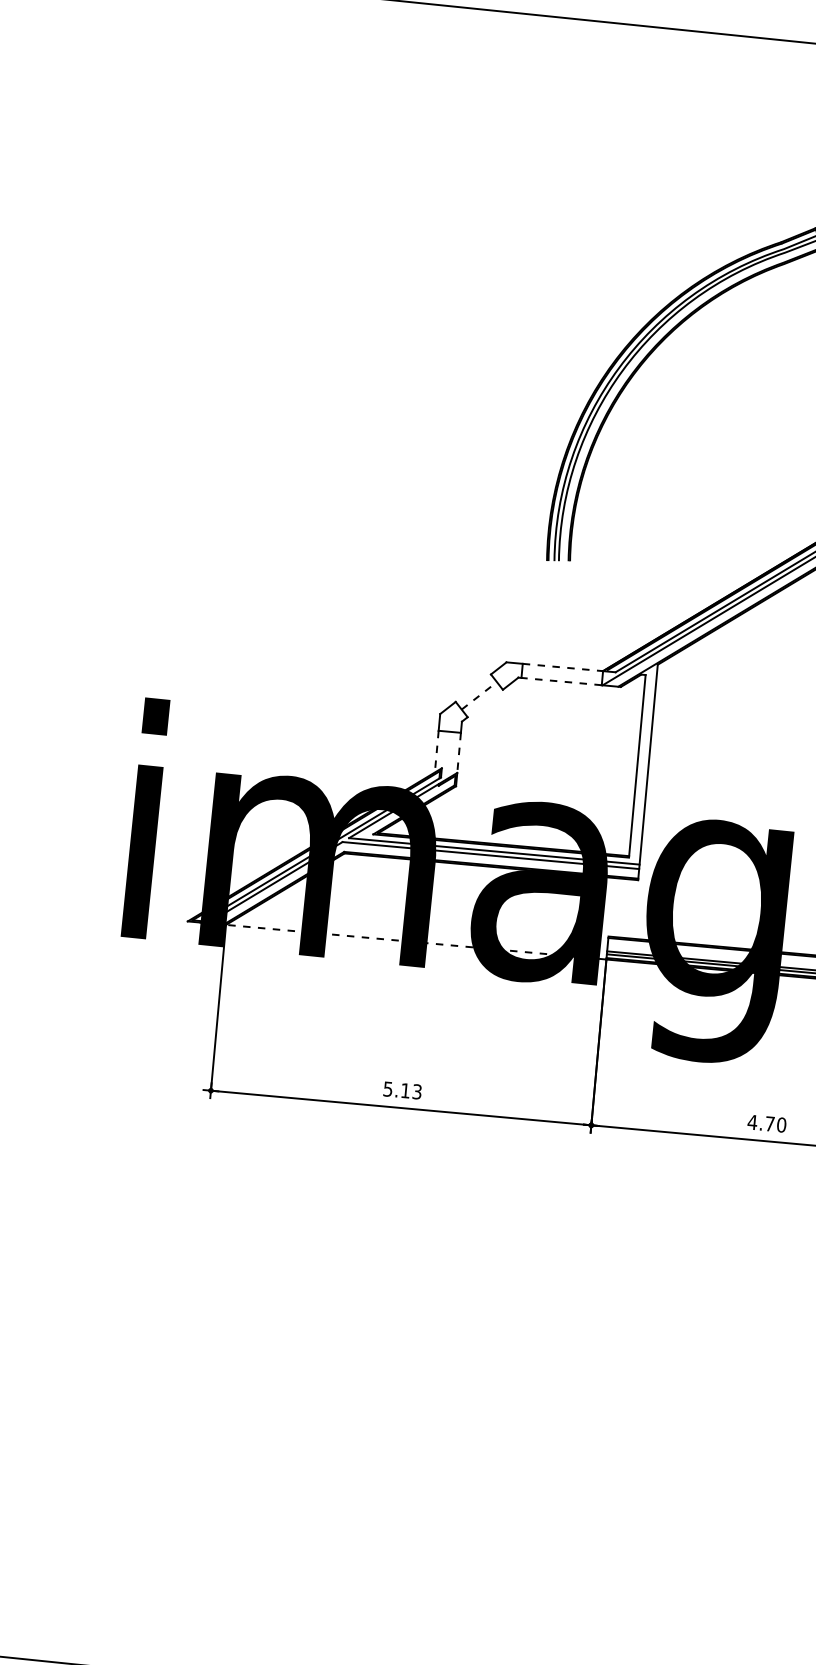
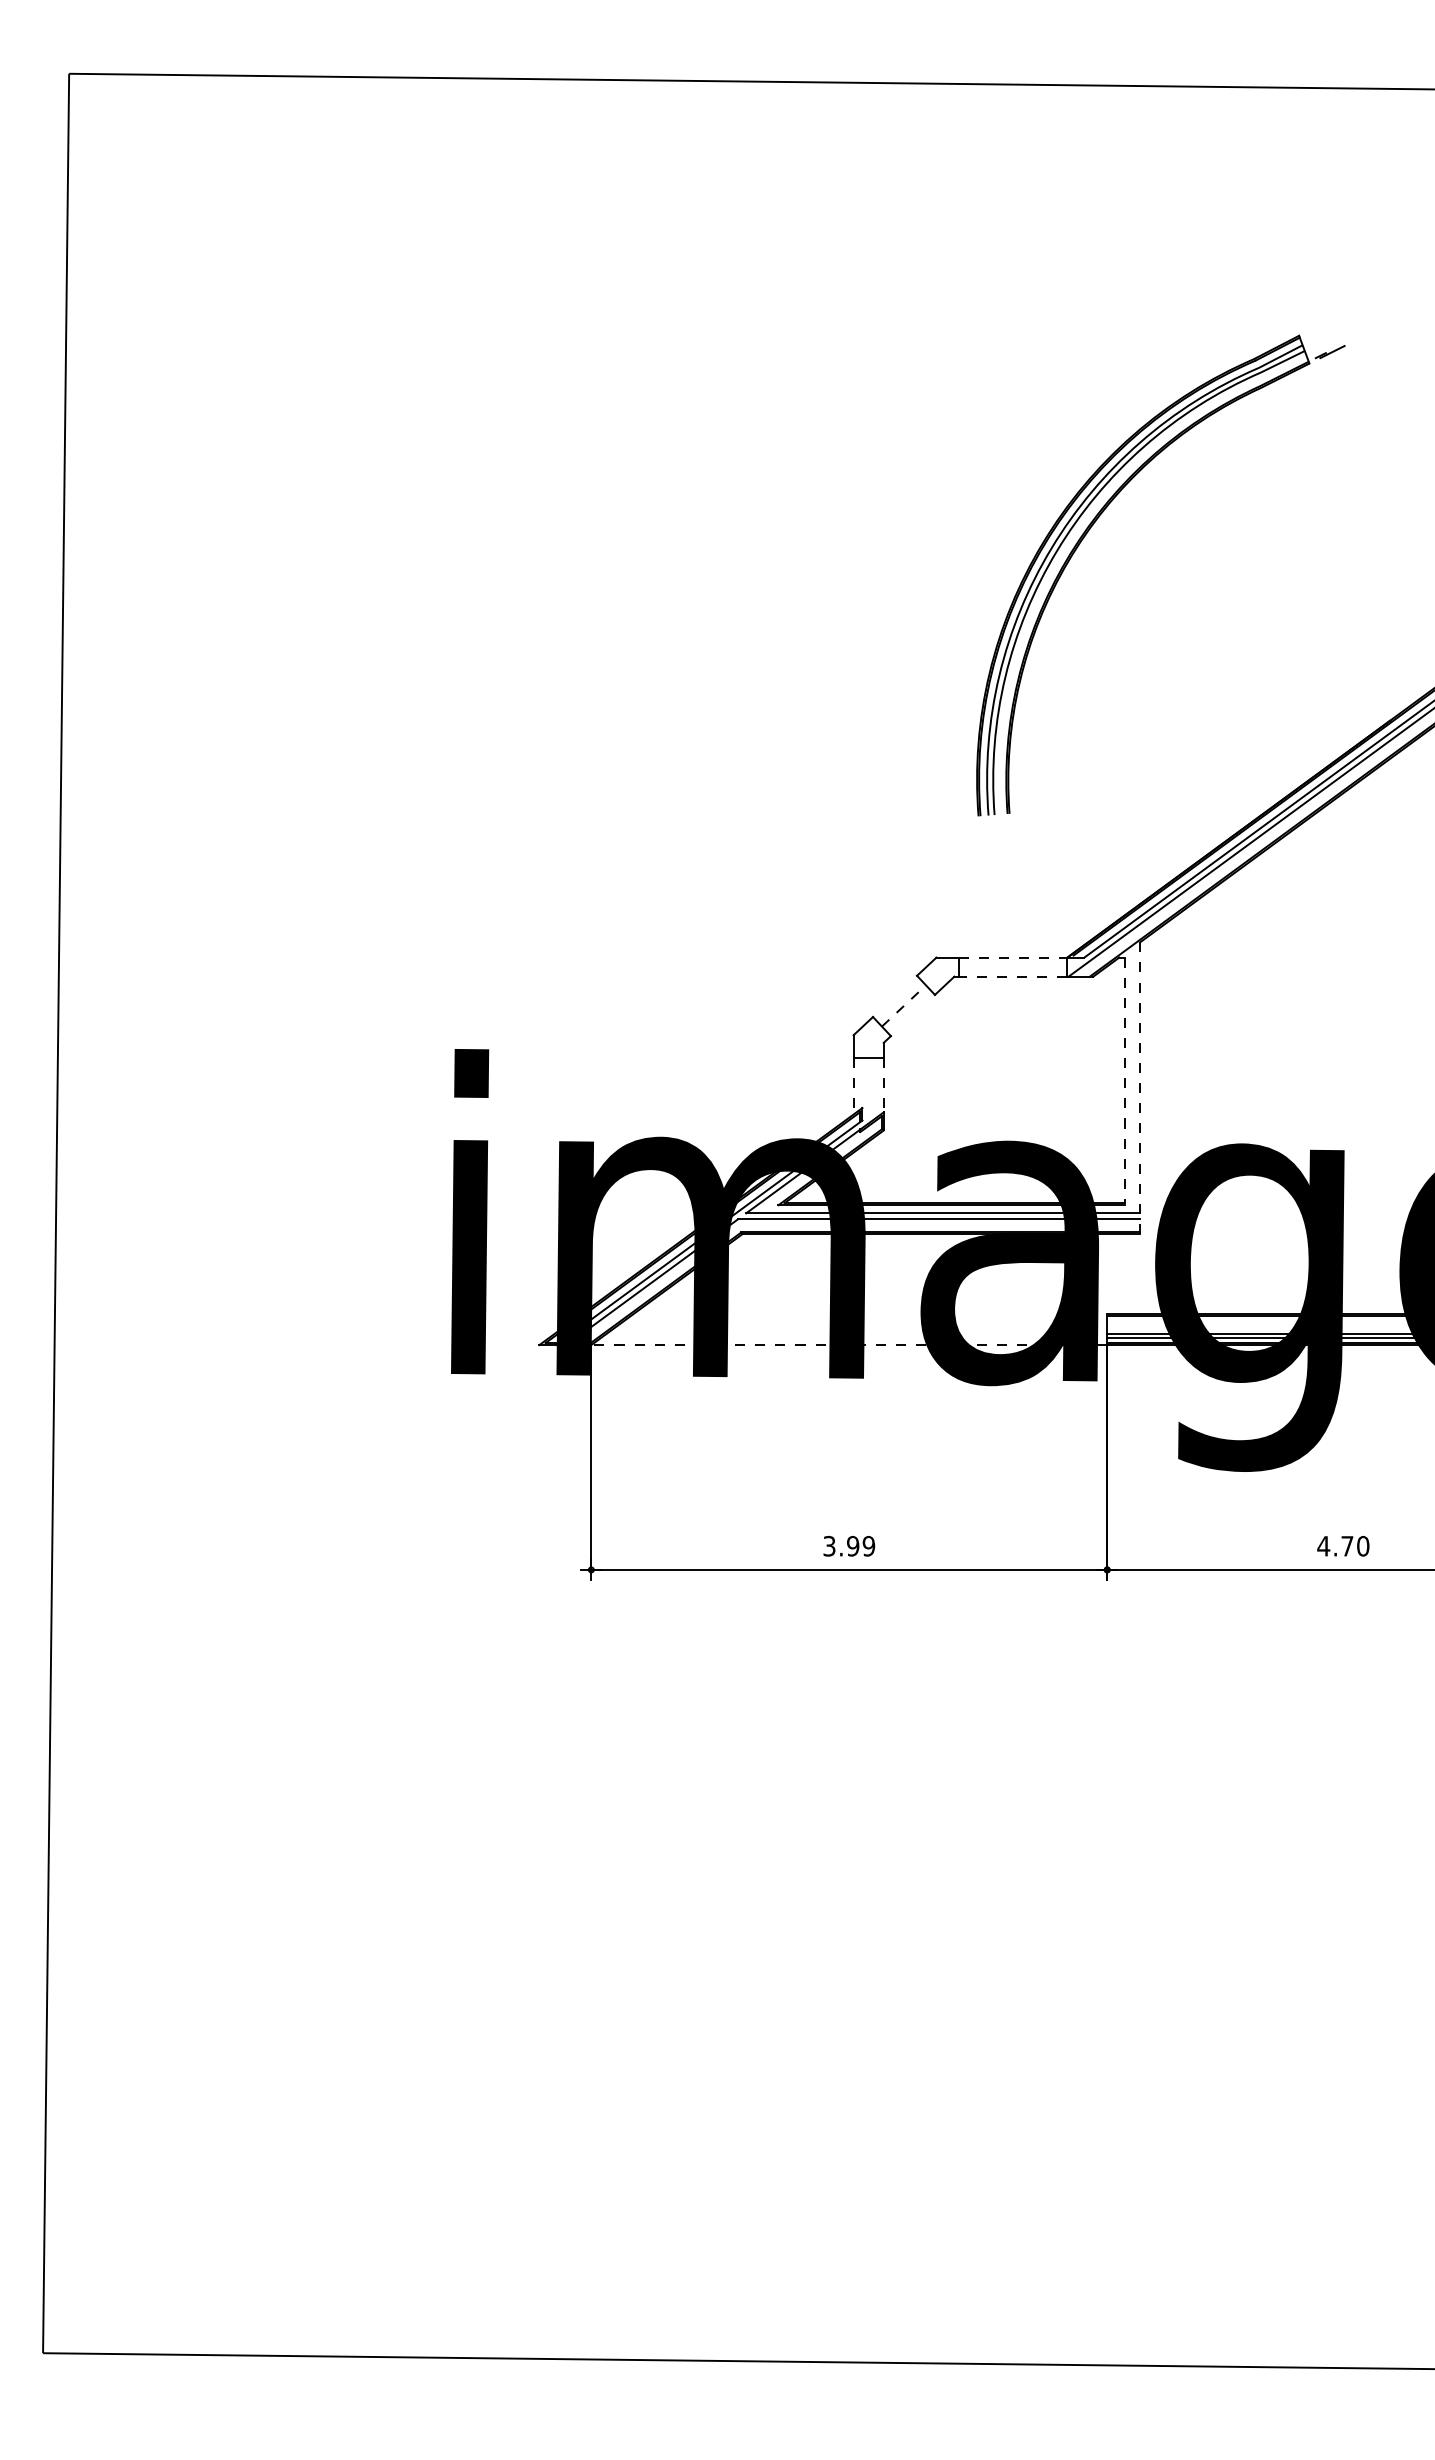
line: (637, 765) -> (1125, 1080), solid -> dashed
line: (648, 772) -> (1140, 1088), solid -> dashed
text: (402, 1090) -> (849, 1545), 5.13 -> 3.99

